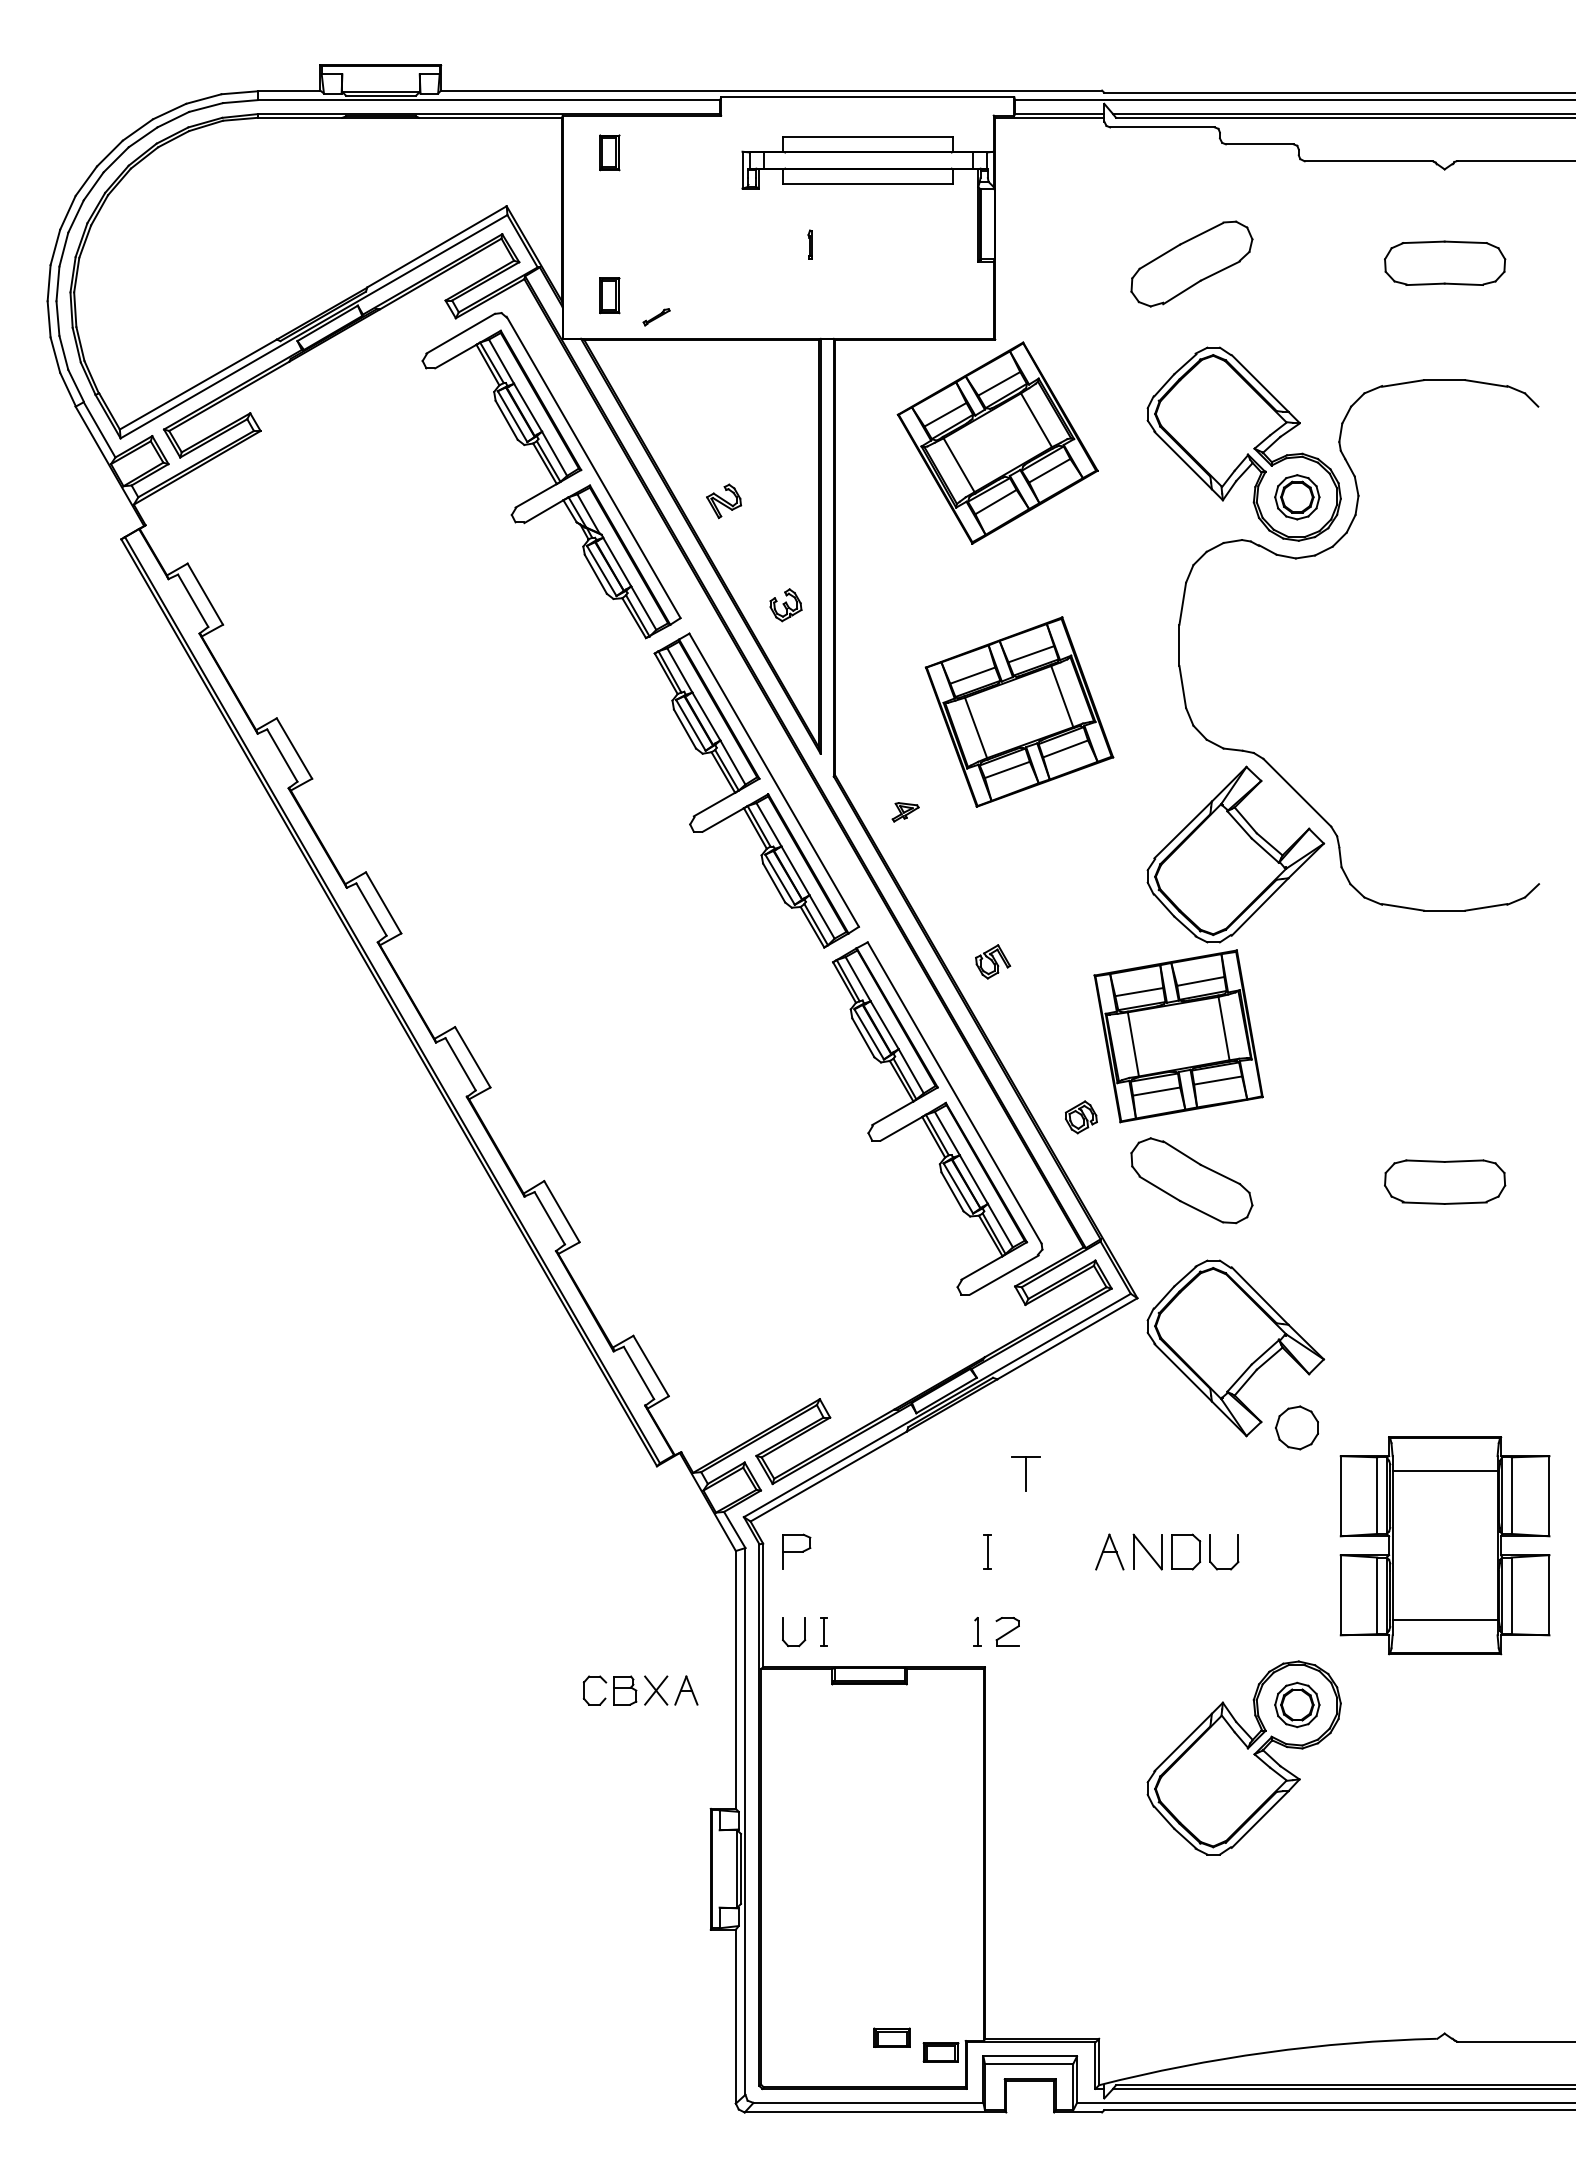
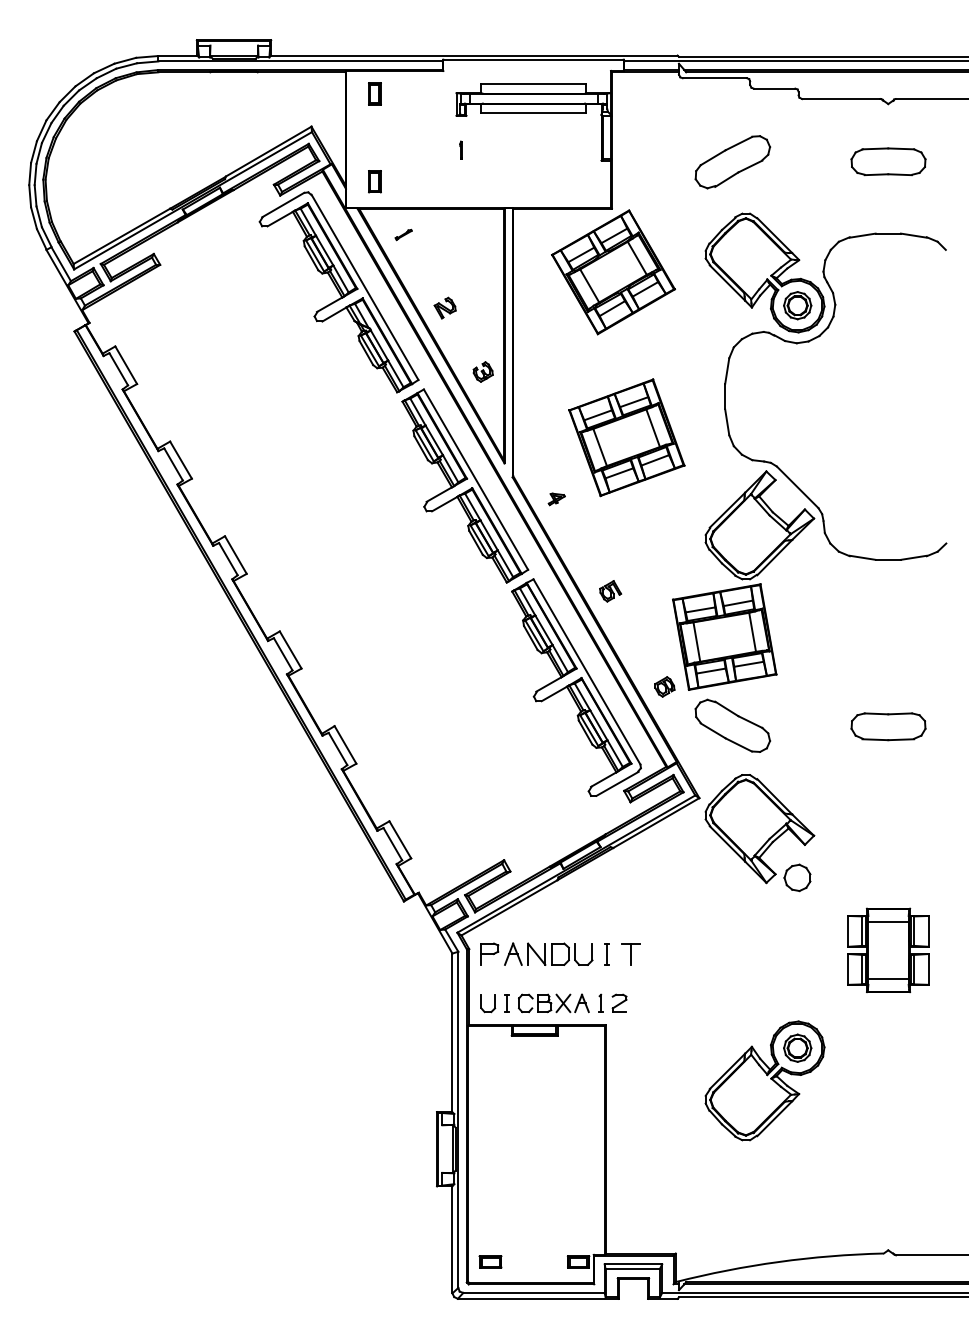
line: (809, 243) -> (460, 149), moved
part: (656, 316) -> (403, 234), moved
part: (1025, 1474) -> (630, 954), moved
part: (1445, 1545) -> (888, 950), size x0.62
part: (1166, 1550) -> (548, 953), moved
part: (640, 1690) -> (553, 1003), moved
part: (892, 2037) -> (490, 1261), moved

